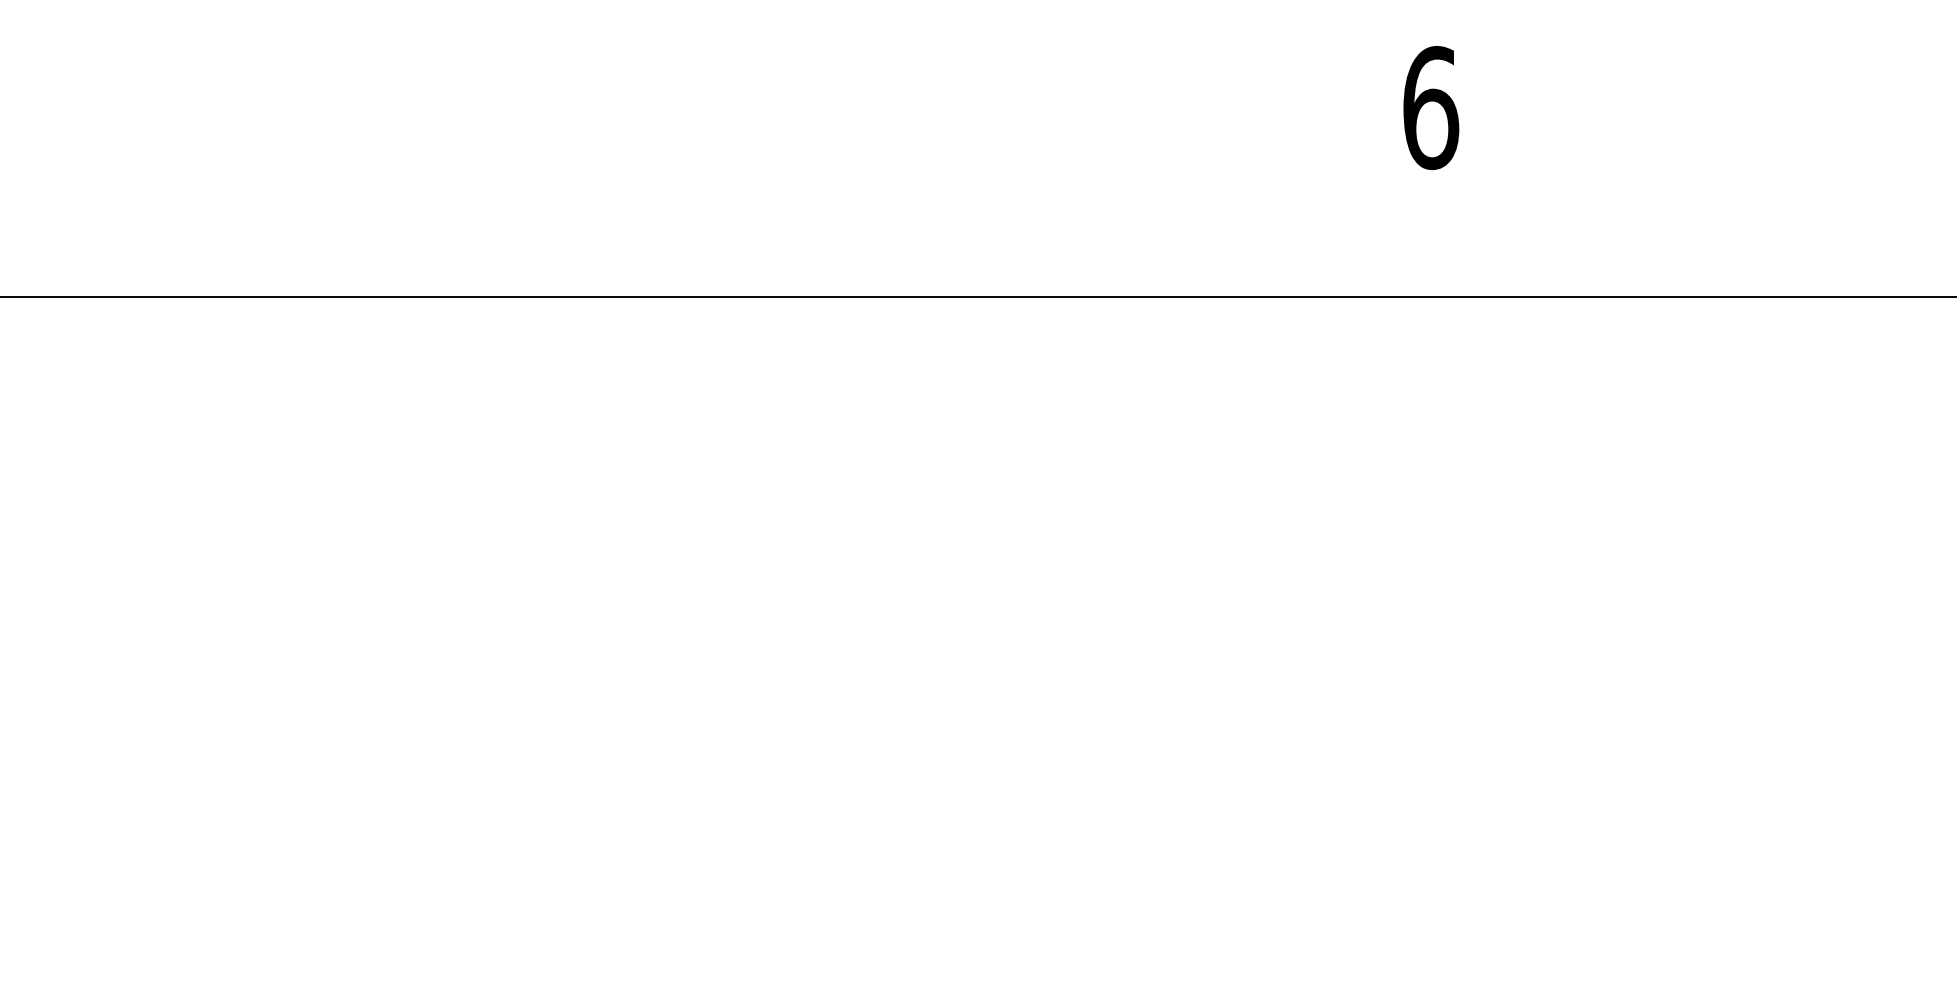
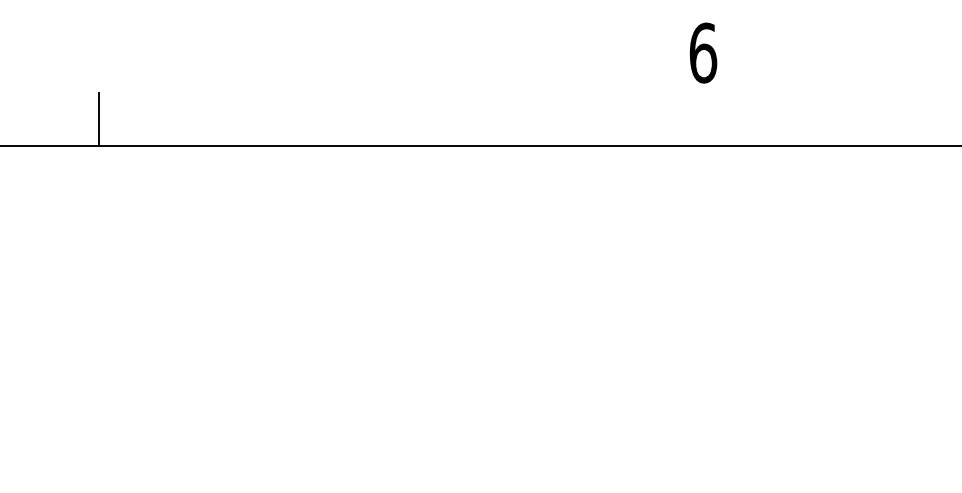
line: (202, 241) -> (99, 118), added

